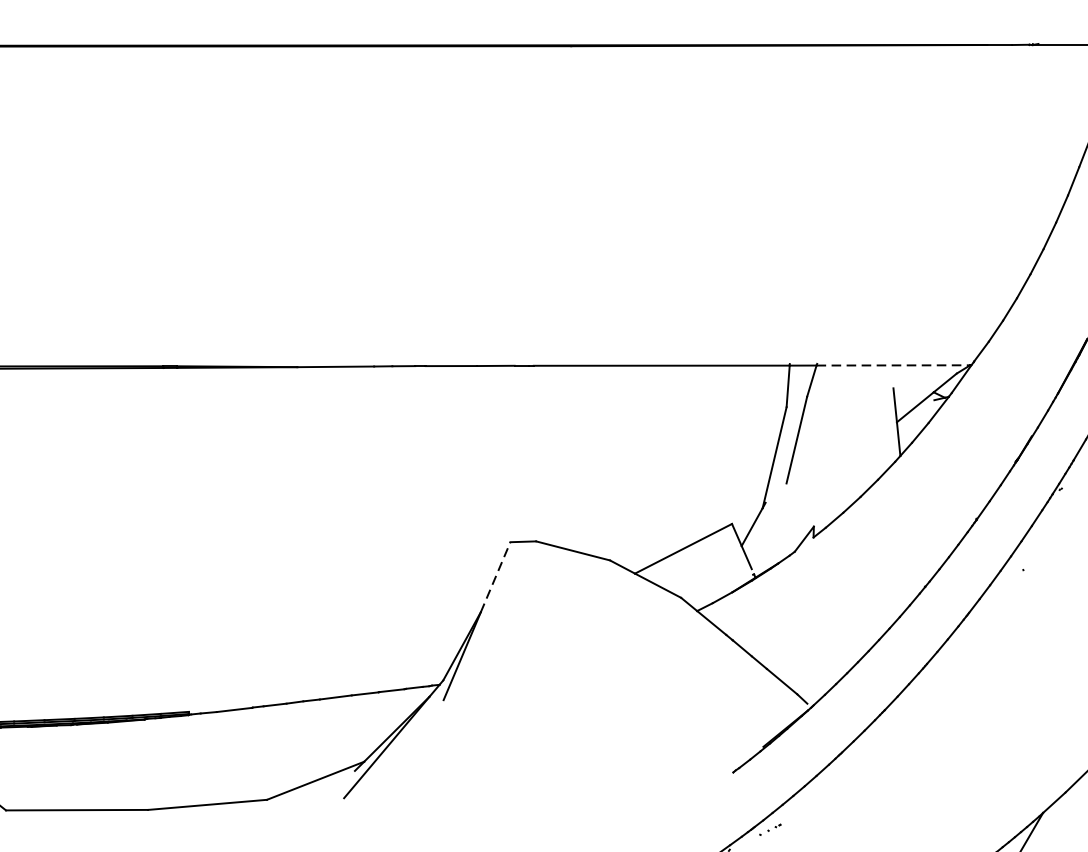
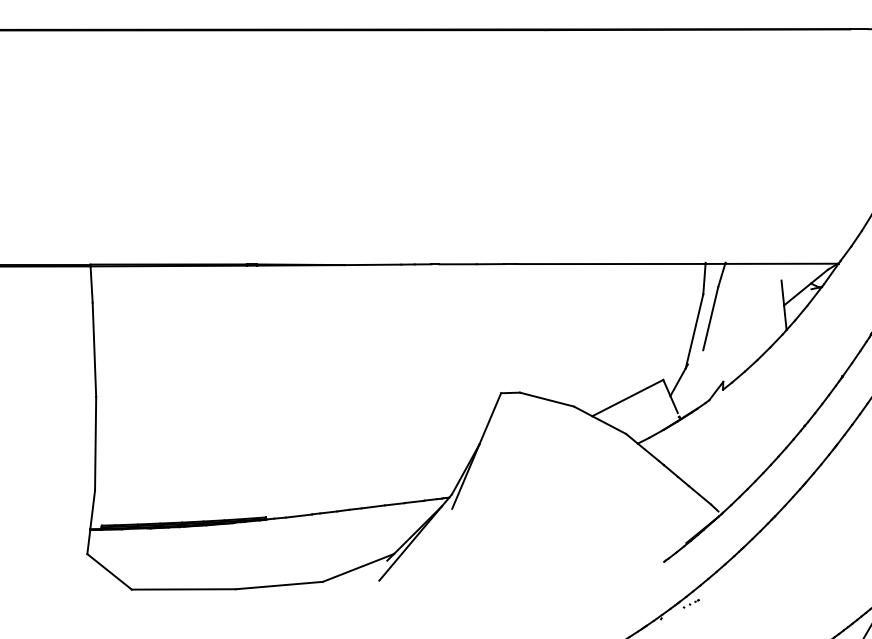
line: (893, 364) -> (781, 263), dashed -> solid
line: (495, 576) -> (490, 418), dashed -> solid

